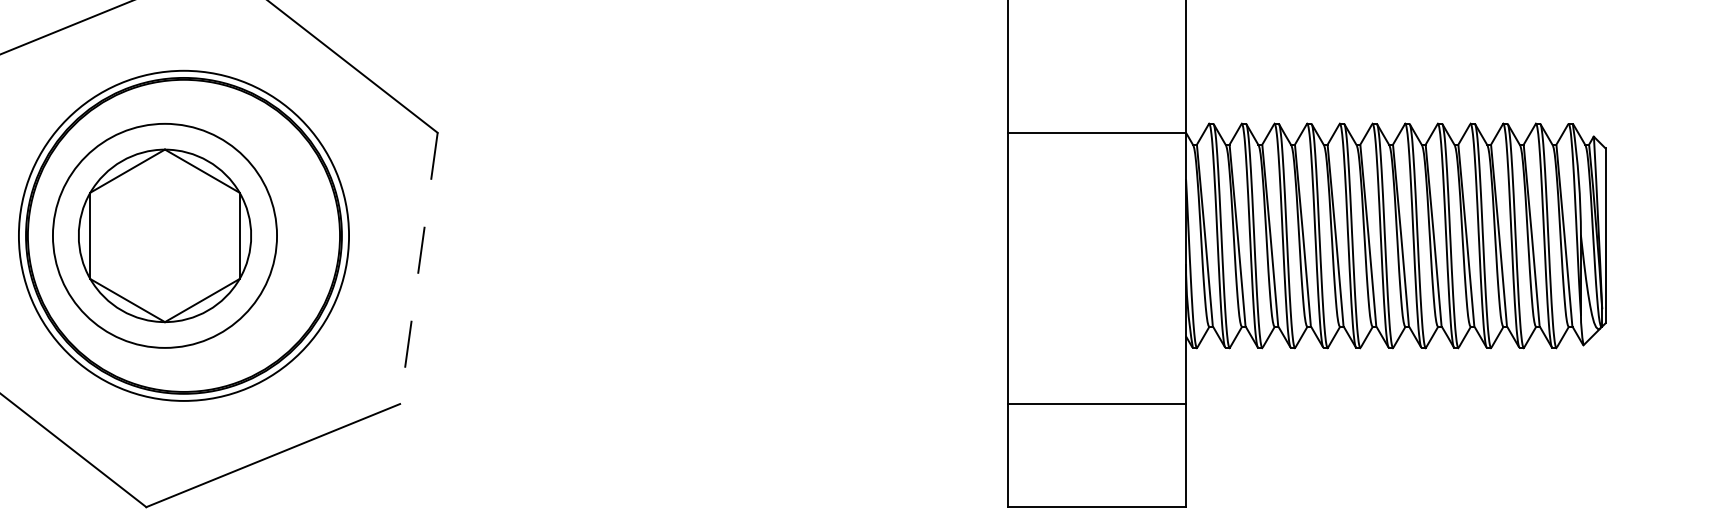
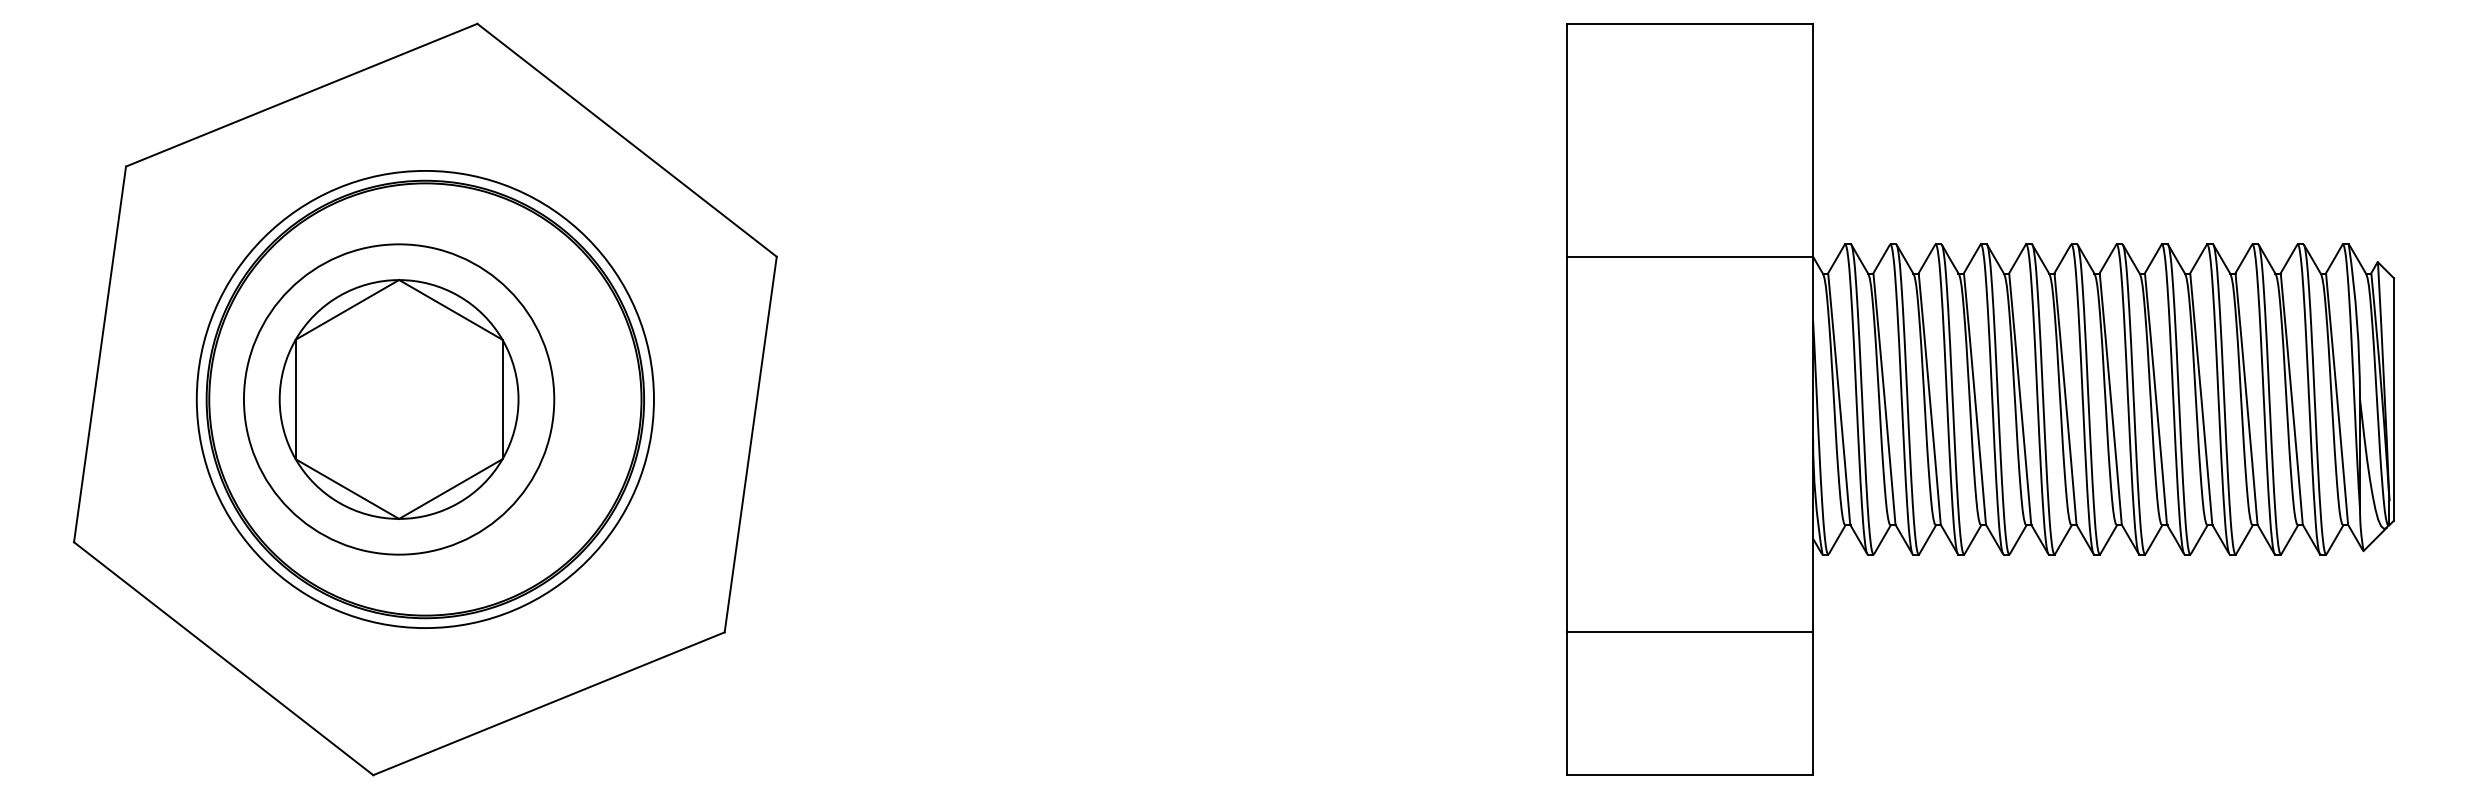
line: (418, 268) -> (750, 444), dashed -> solid

